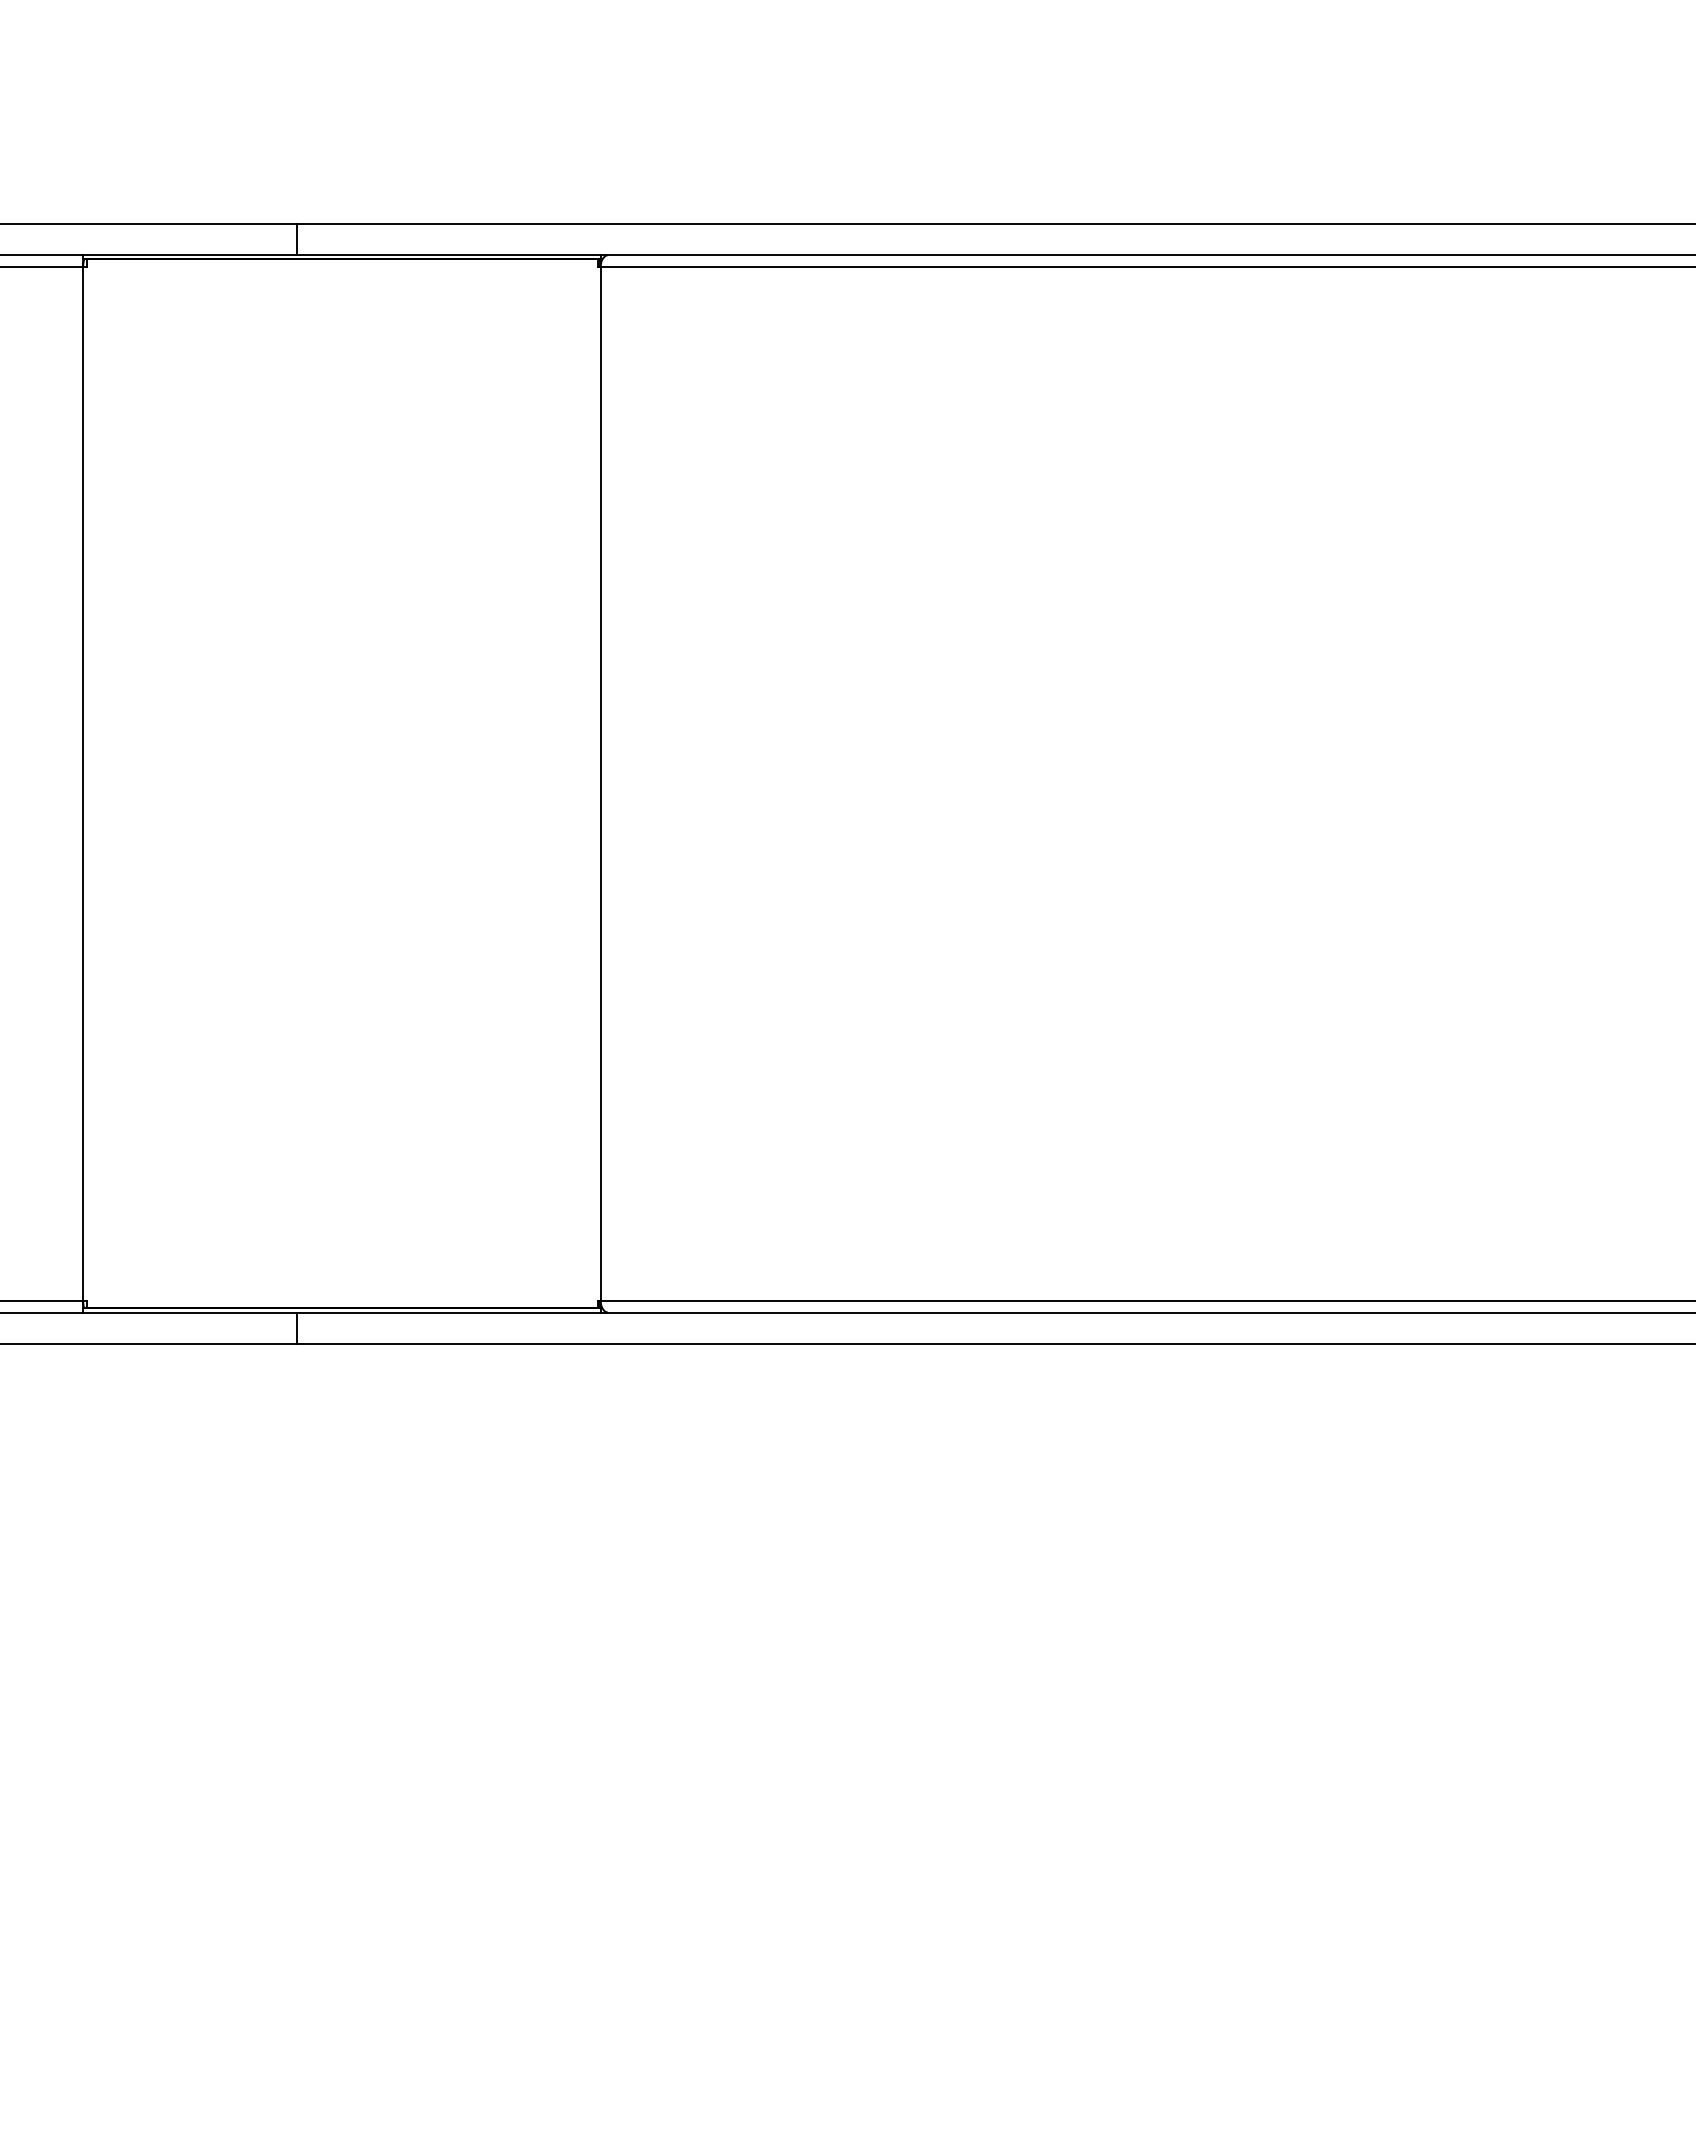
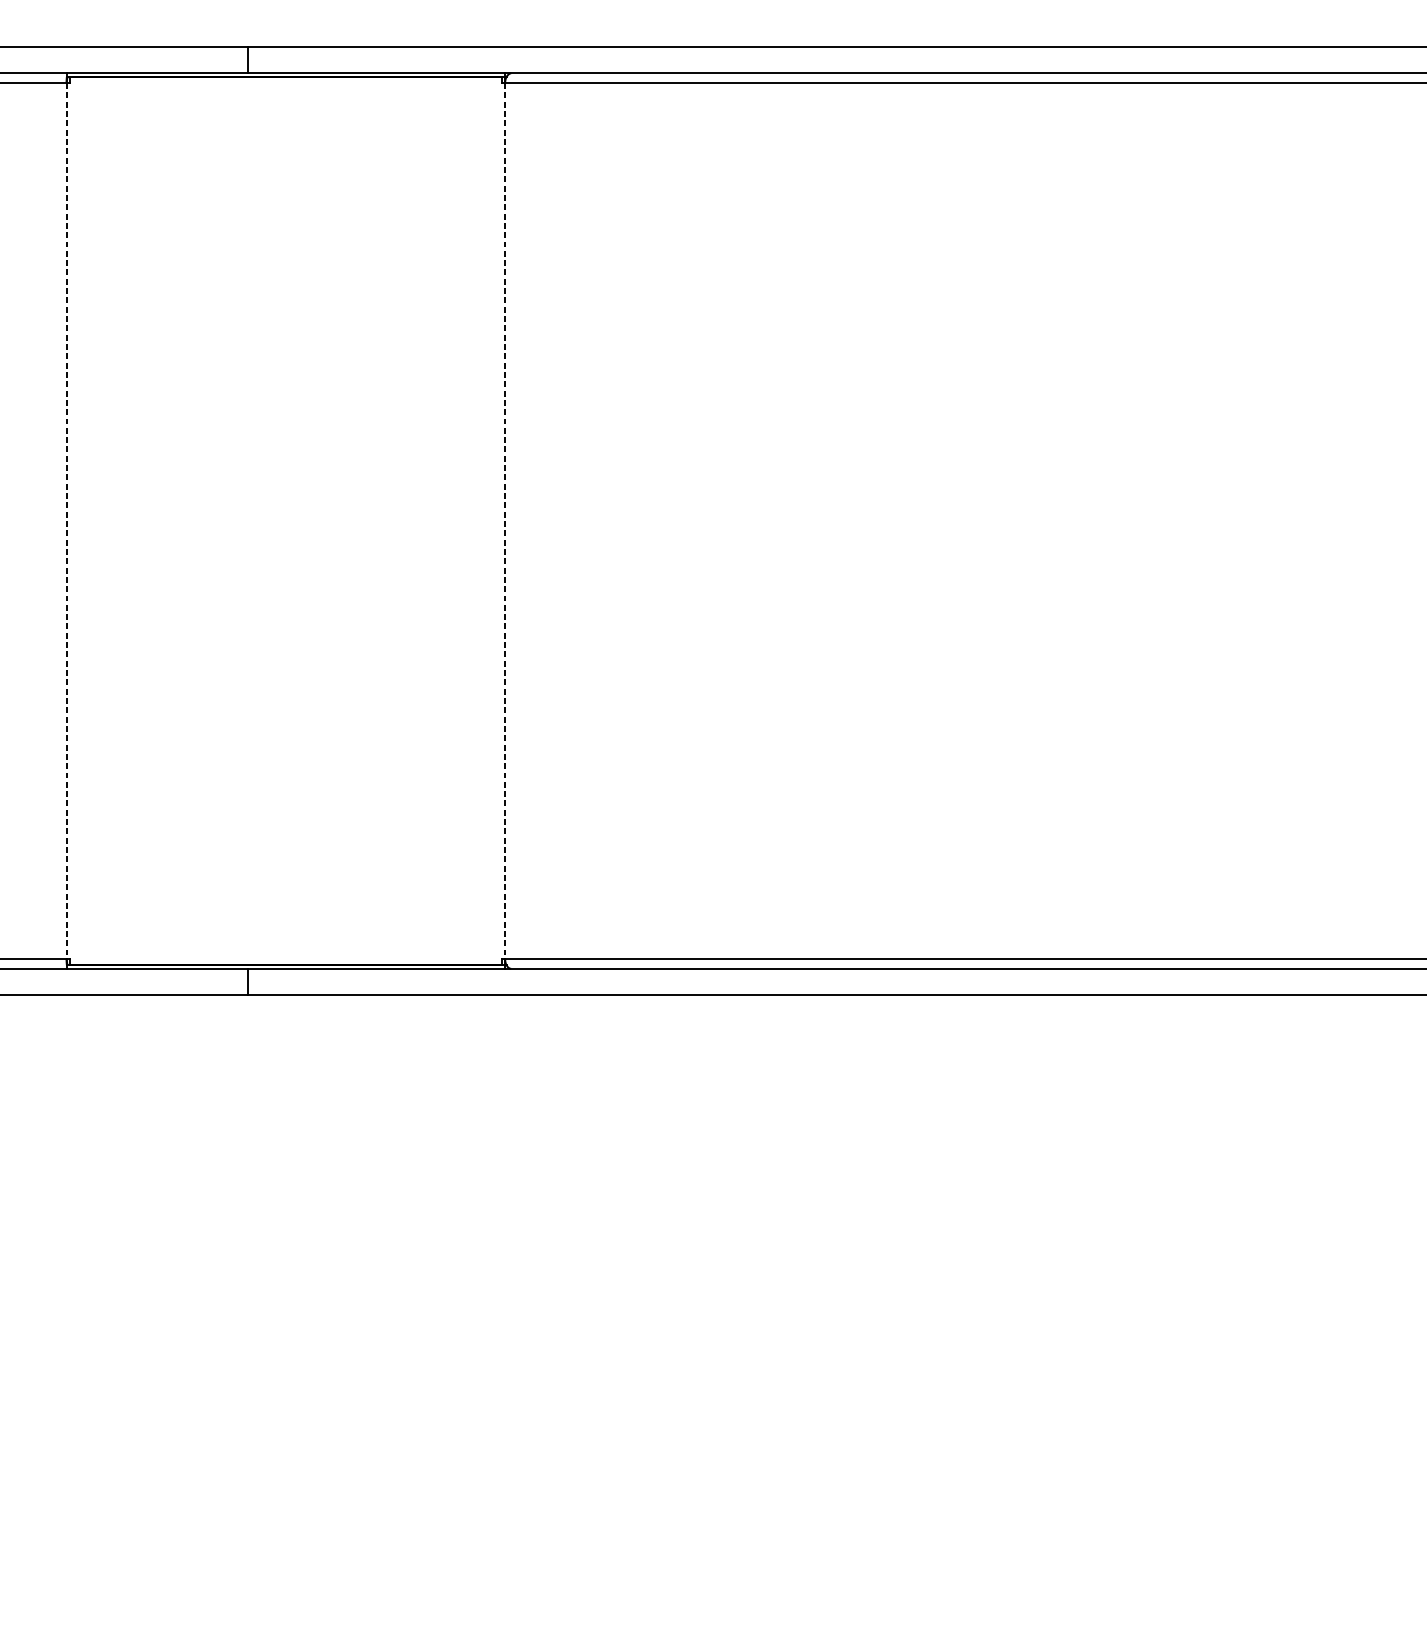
line: (82, 784) -> (66, 521), solid -> dashed
line: (600, 784) -> (504, 521), solid -> dashed

